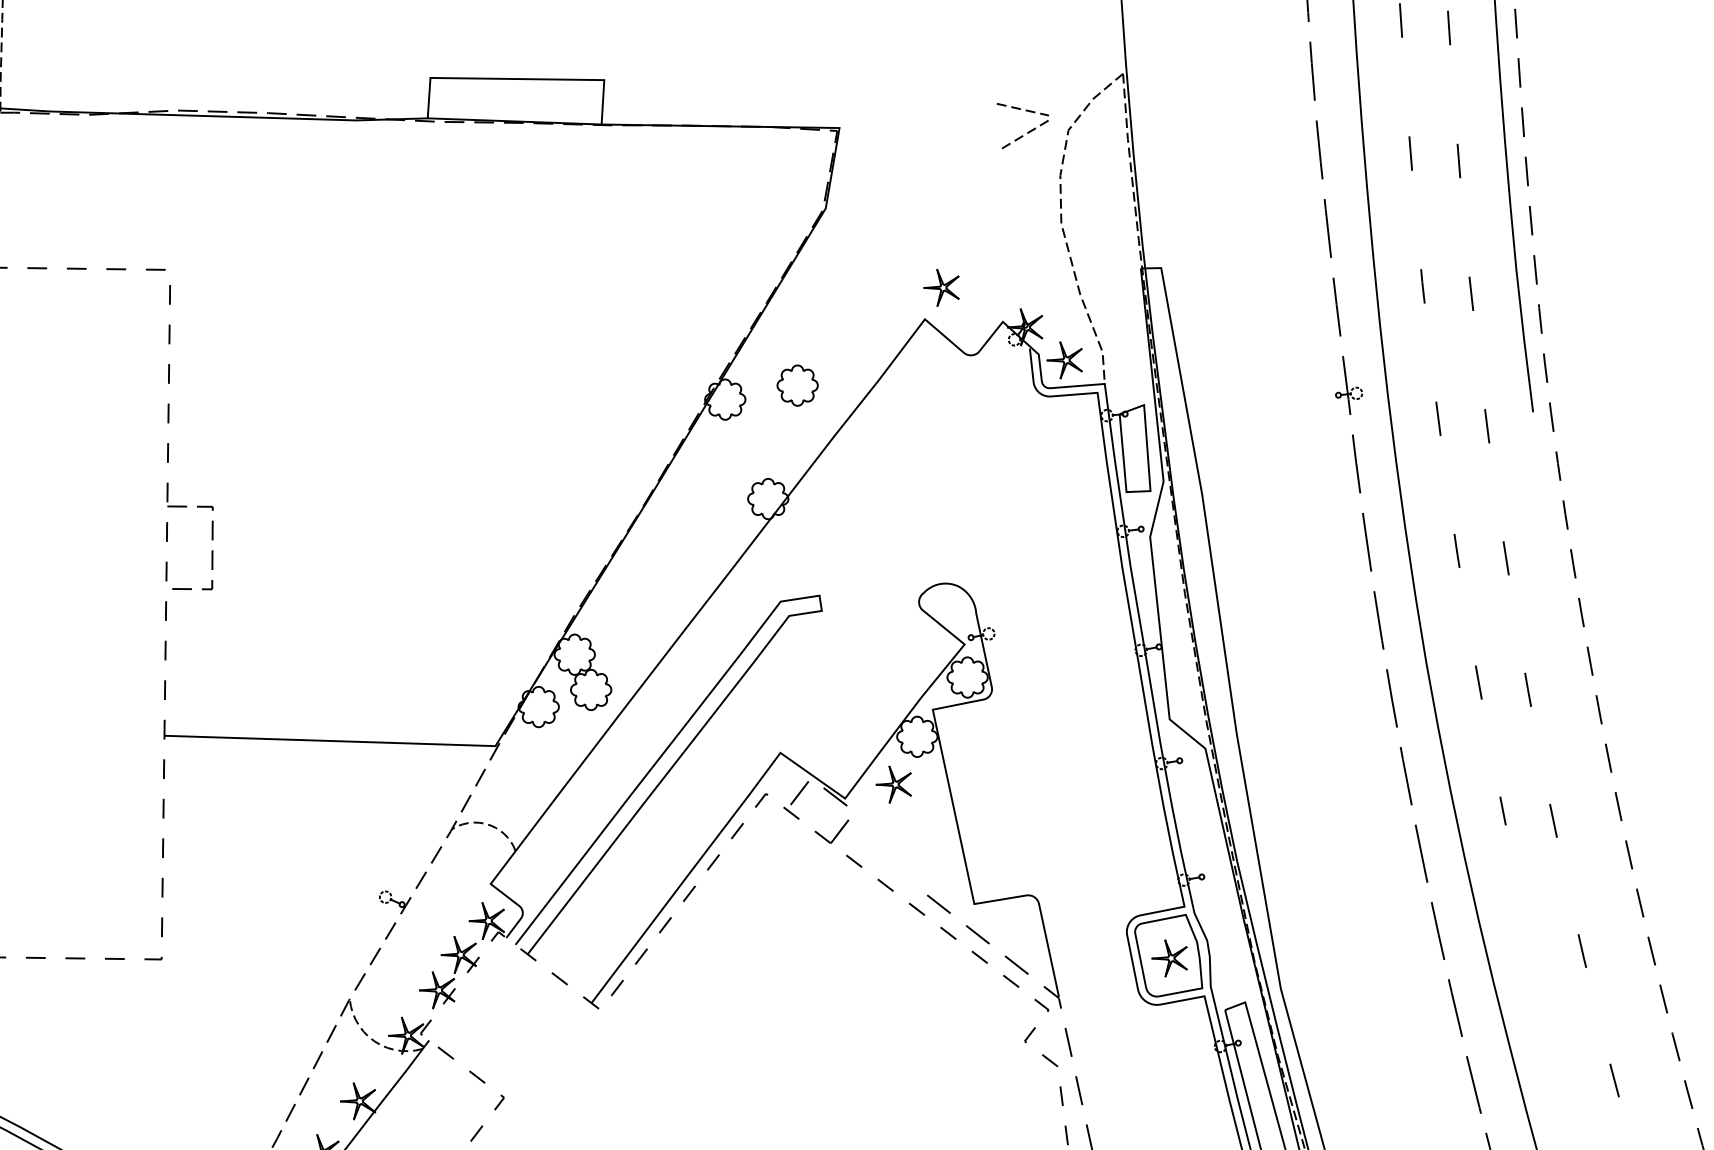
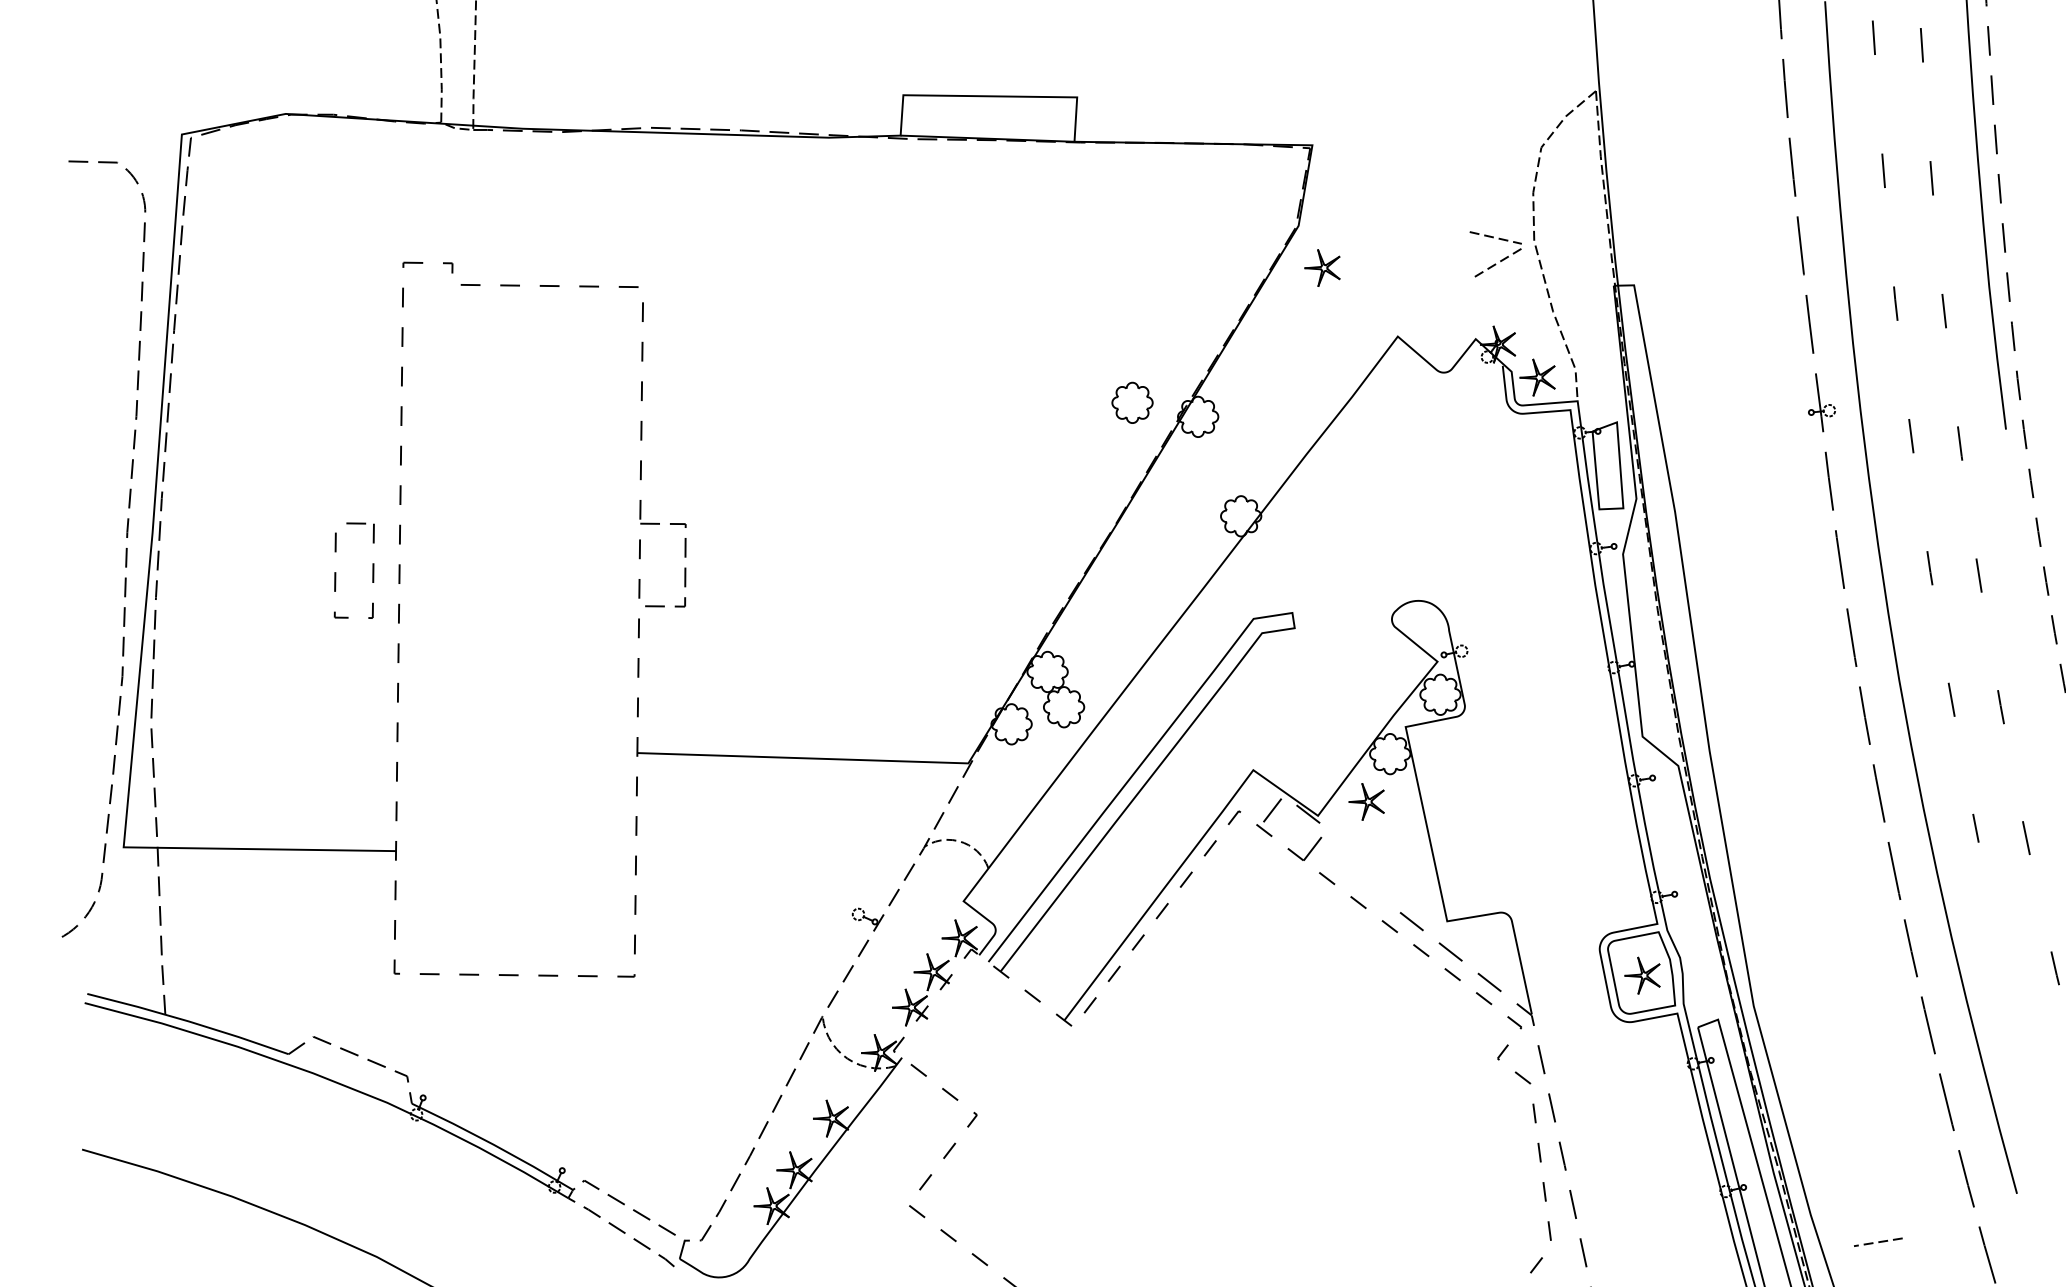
part: (1028, 131) -> (1501, 259), moved
part: (941, 287) -> (1322, 267), moved
part: (797, 385) -> (1132, 402), moved

